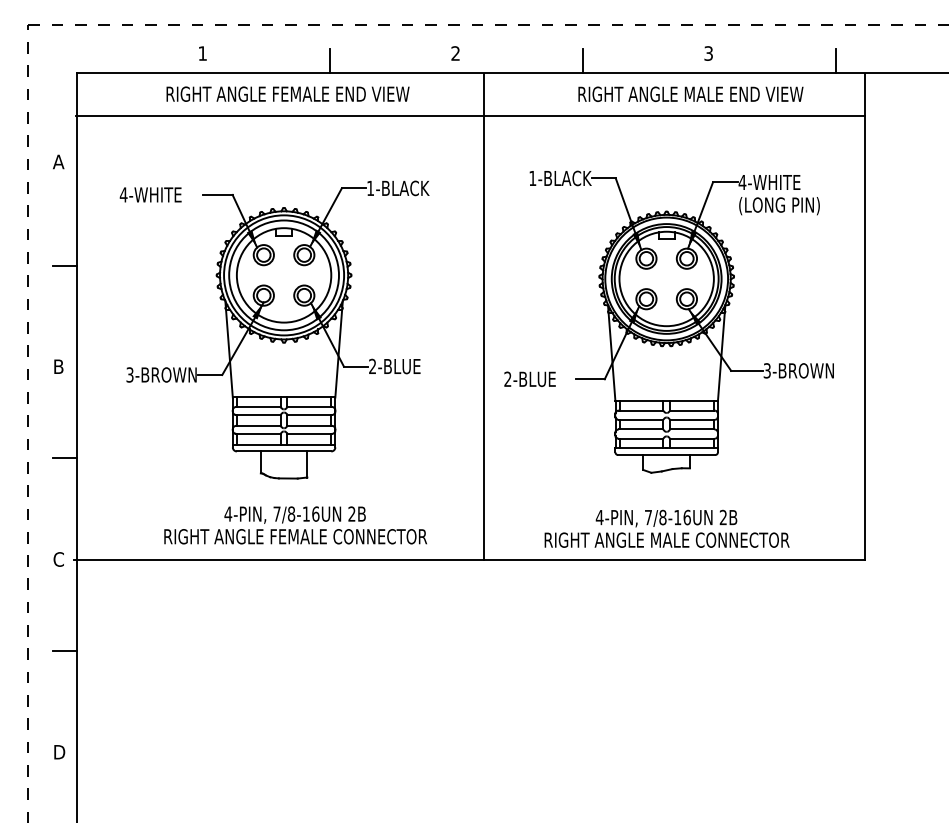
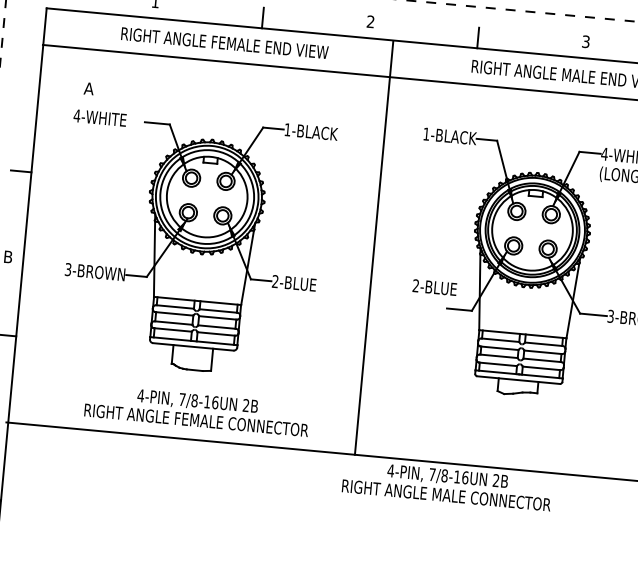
text: (58, 161) -> (88, 88), moved
text: (529, 378) -> (434, 286), moved
text: (666, 528) -> (446, 485), moved

